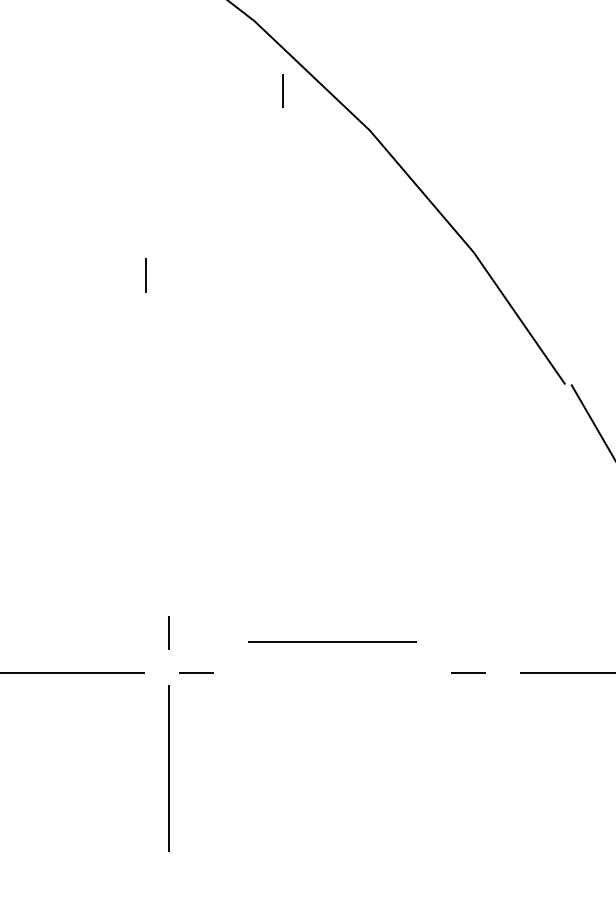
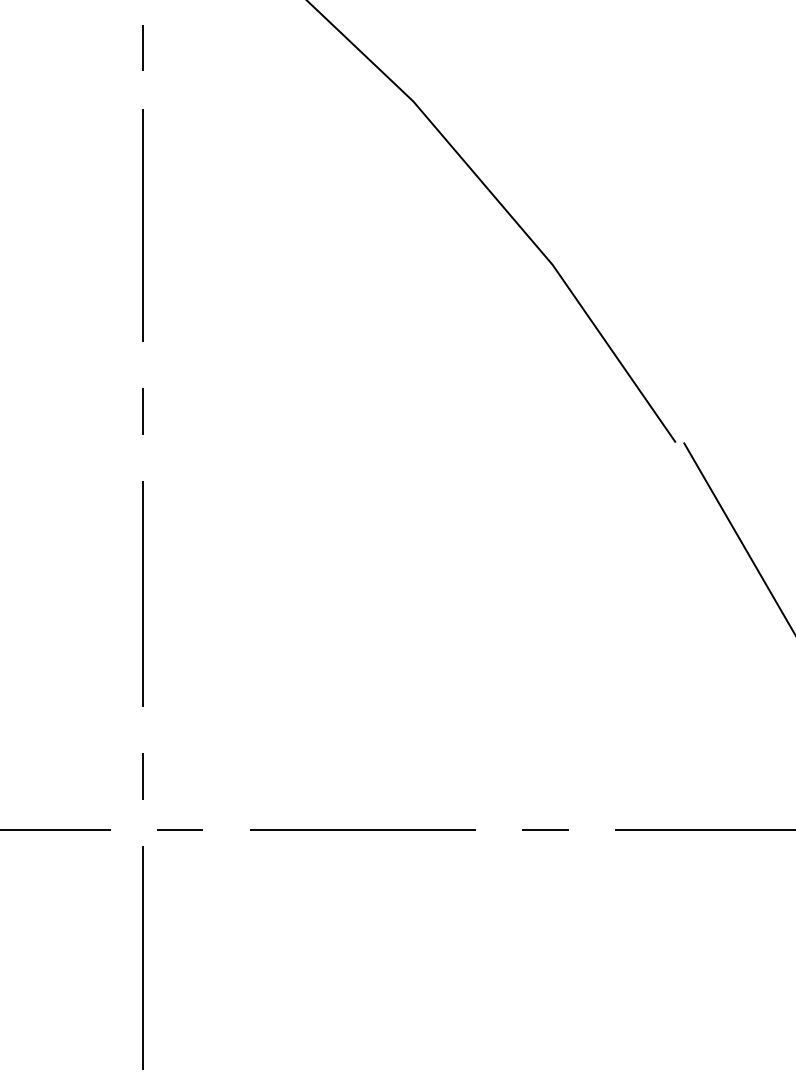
line: (282, 90) -> (142, 47), moved
line: (168, 222) -> (142, 224), added
line: (145, 275) -> (142, 411), moved
line: (168, 496) -> (142, 593), added
line: (332, 641) -> (362, 829), moved

